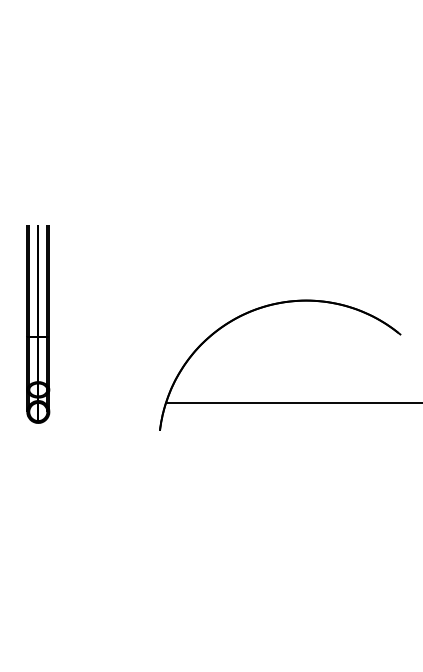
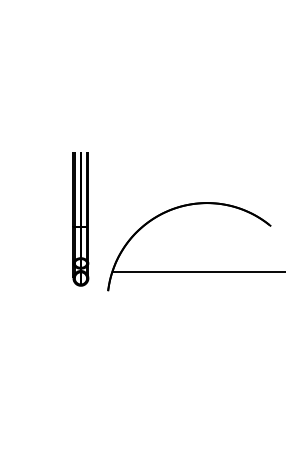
part: (37, 324) -> (80, 219), moved

